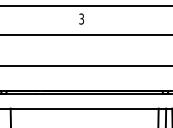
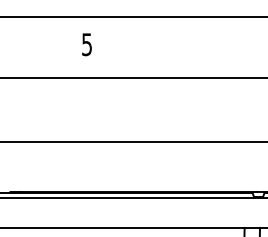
text: (81, 18) -> (86, 43), 3 -> 5

